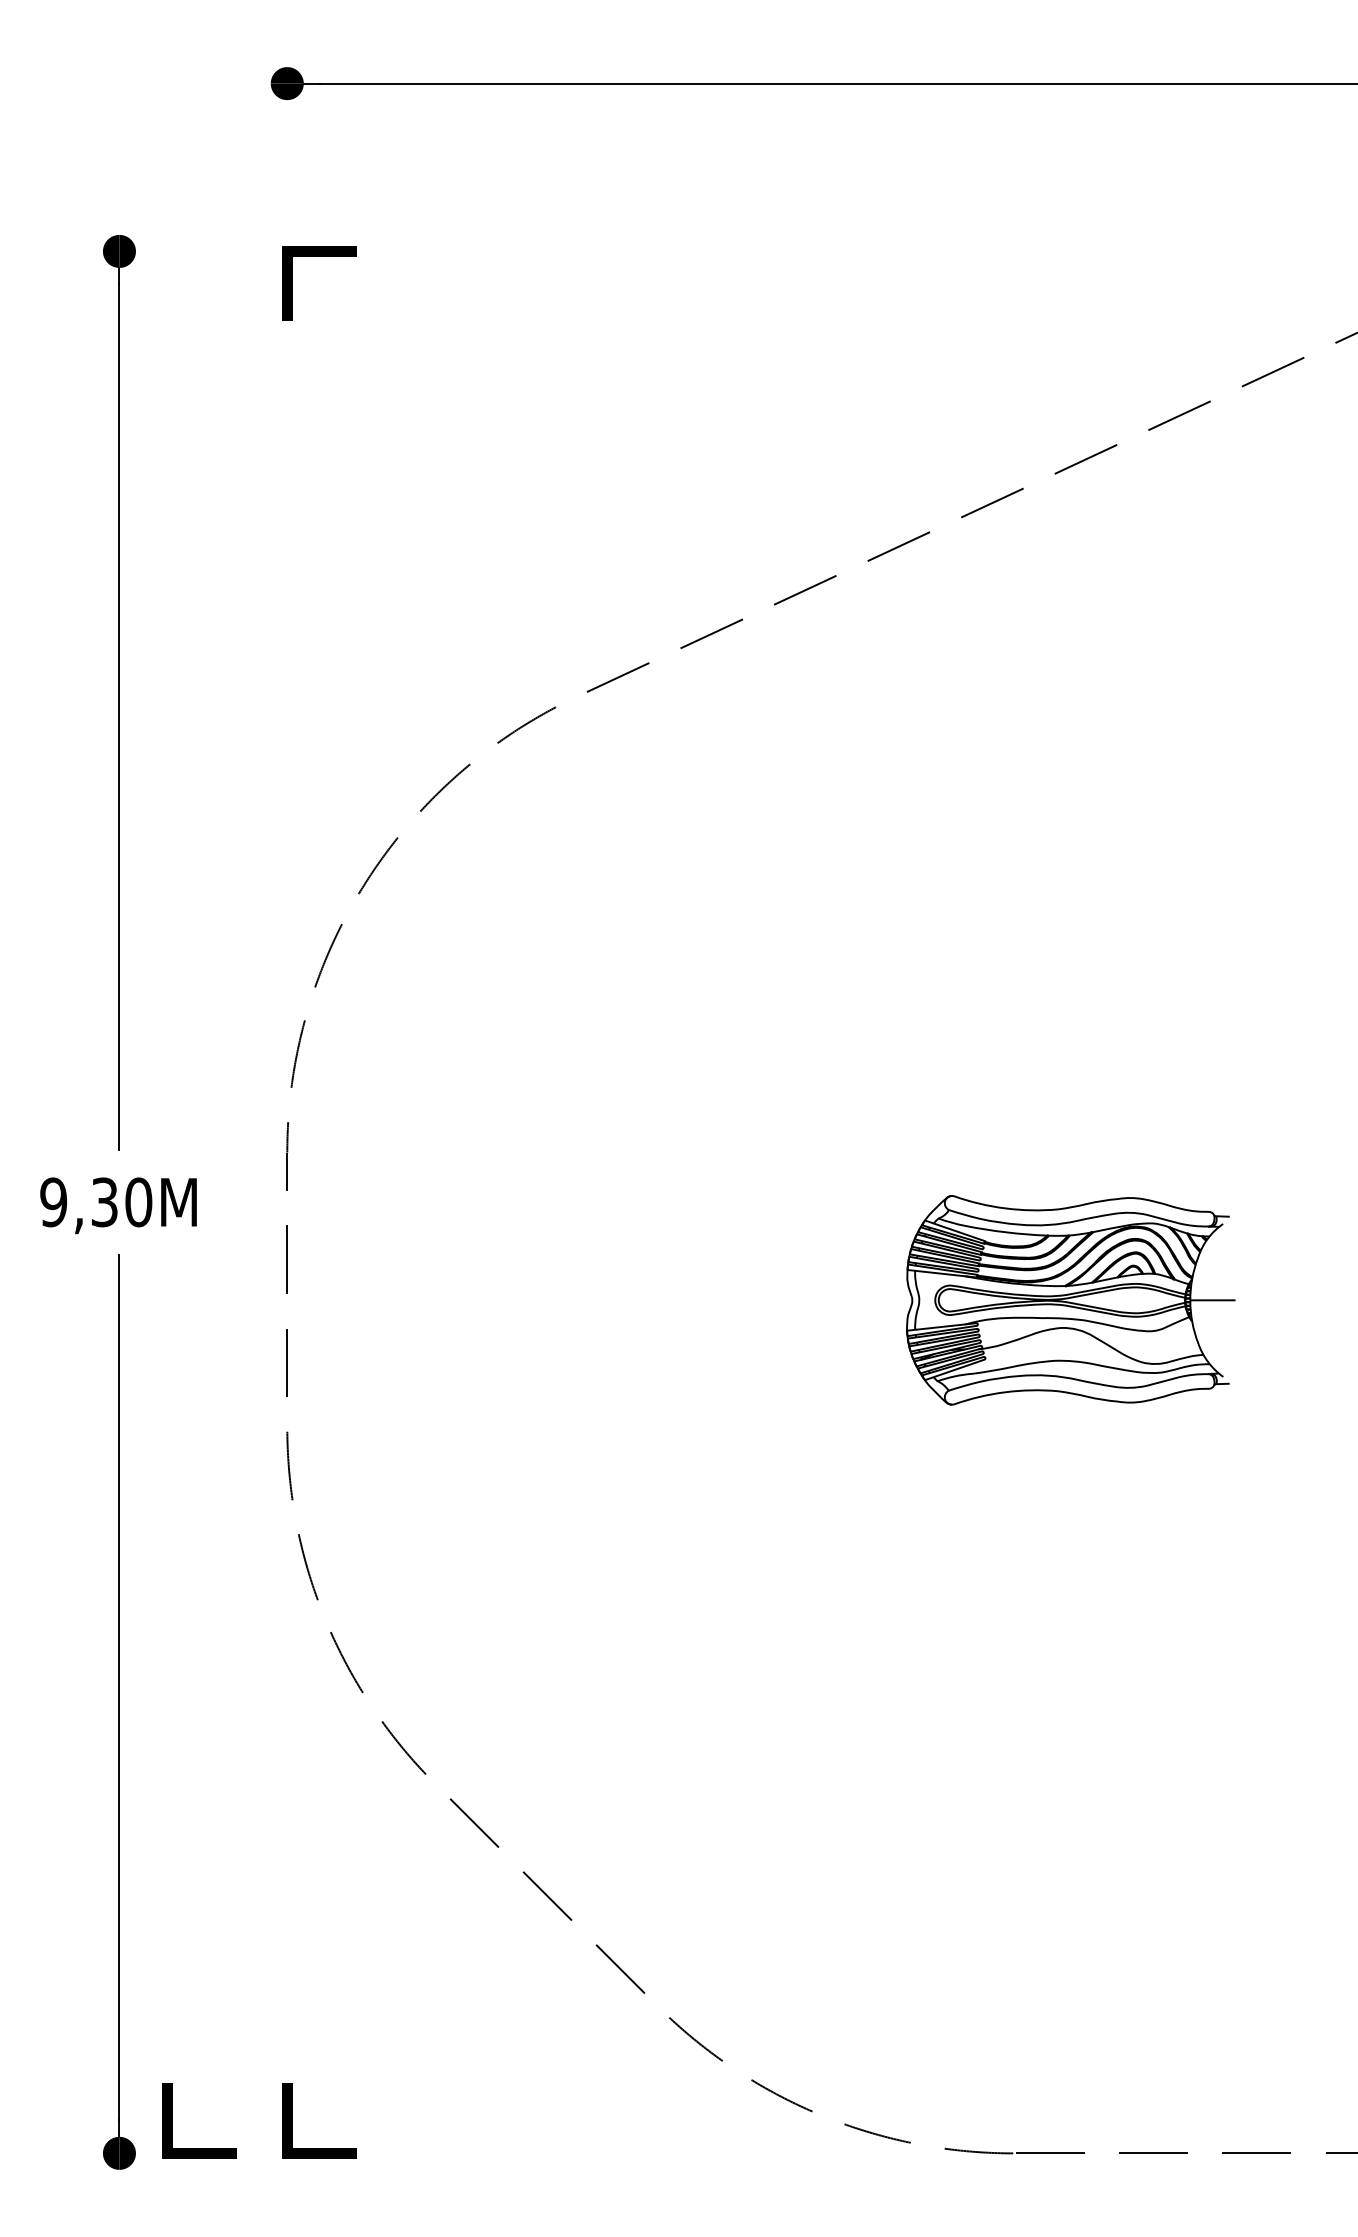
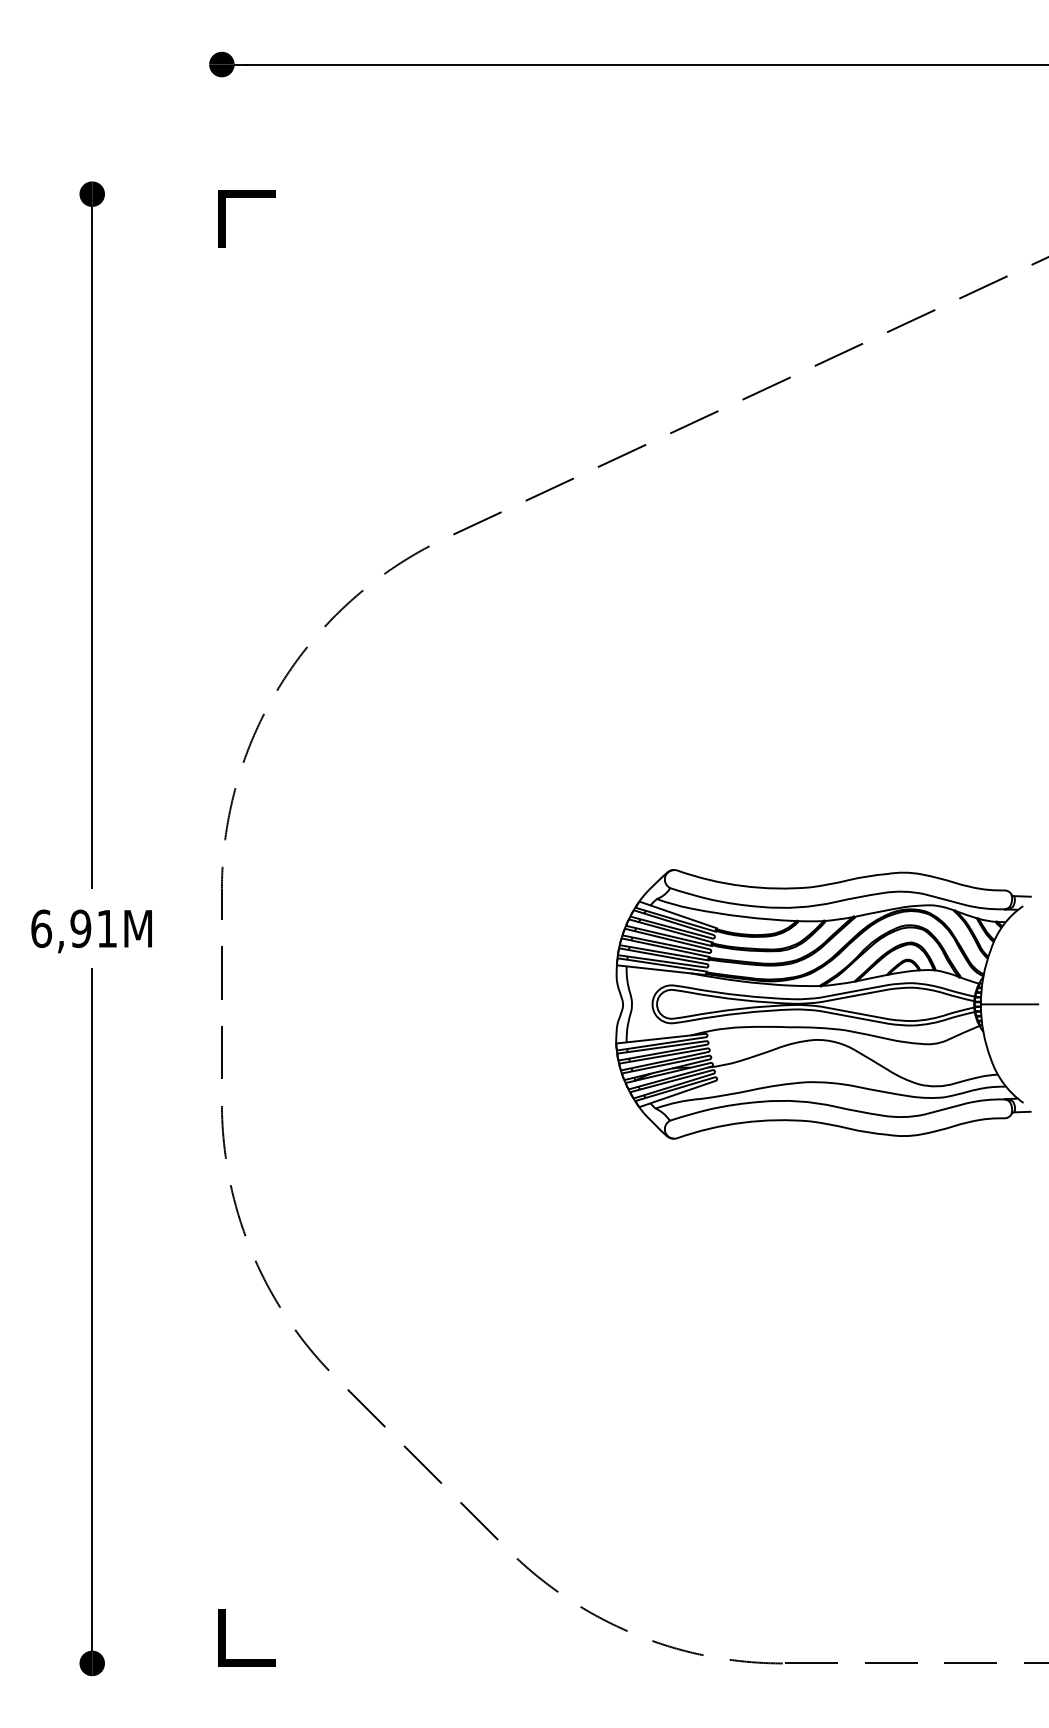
text: (96, 1202) -> (74, 928), 9,30M -> 6,91M
part: (1070, 1300) -> (826, 1004), size x1.67
line: (172, 2120) -> (133, 1638), removed

